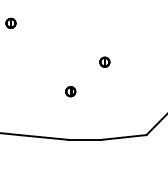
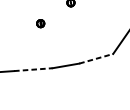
part: (70, 91) -> (40, 23), moved
line: (44, 137) -> (34, 69), solid -> dashed
line: (124, 137) -> (96, 58), solid -> dashed

